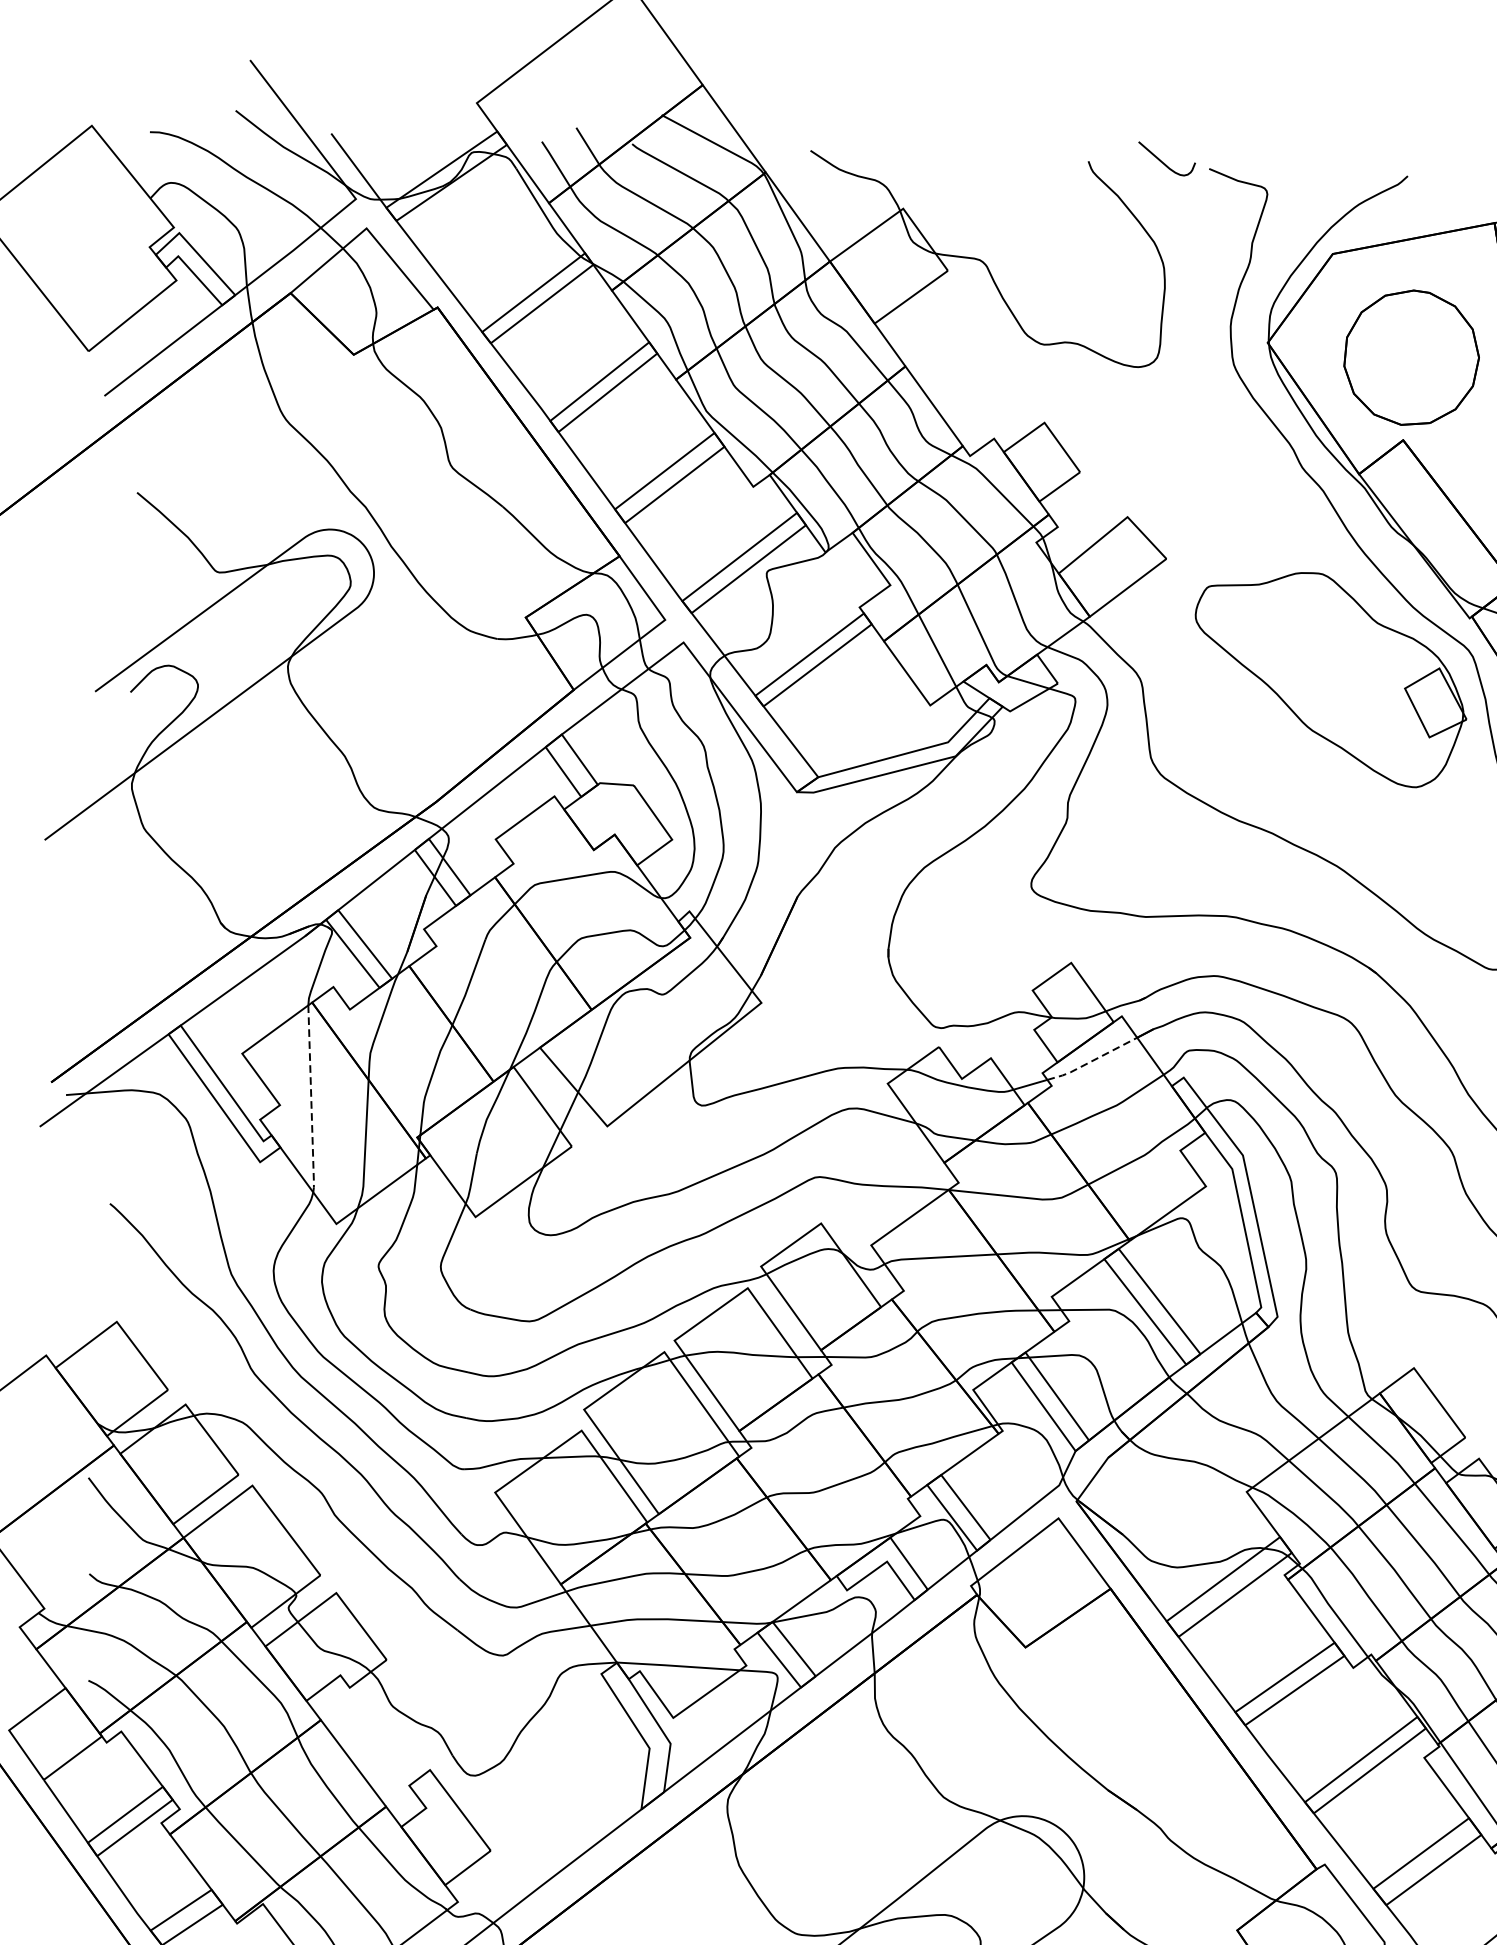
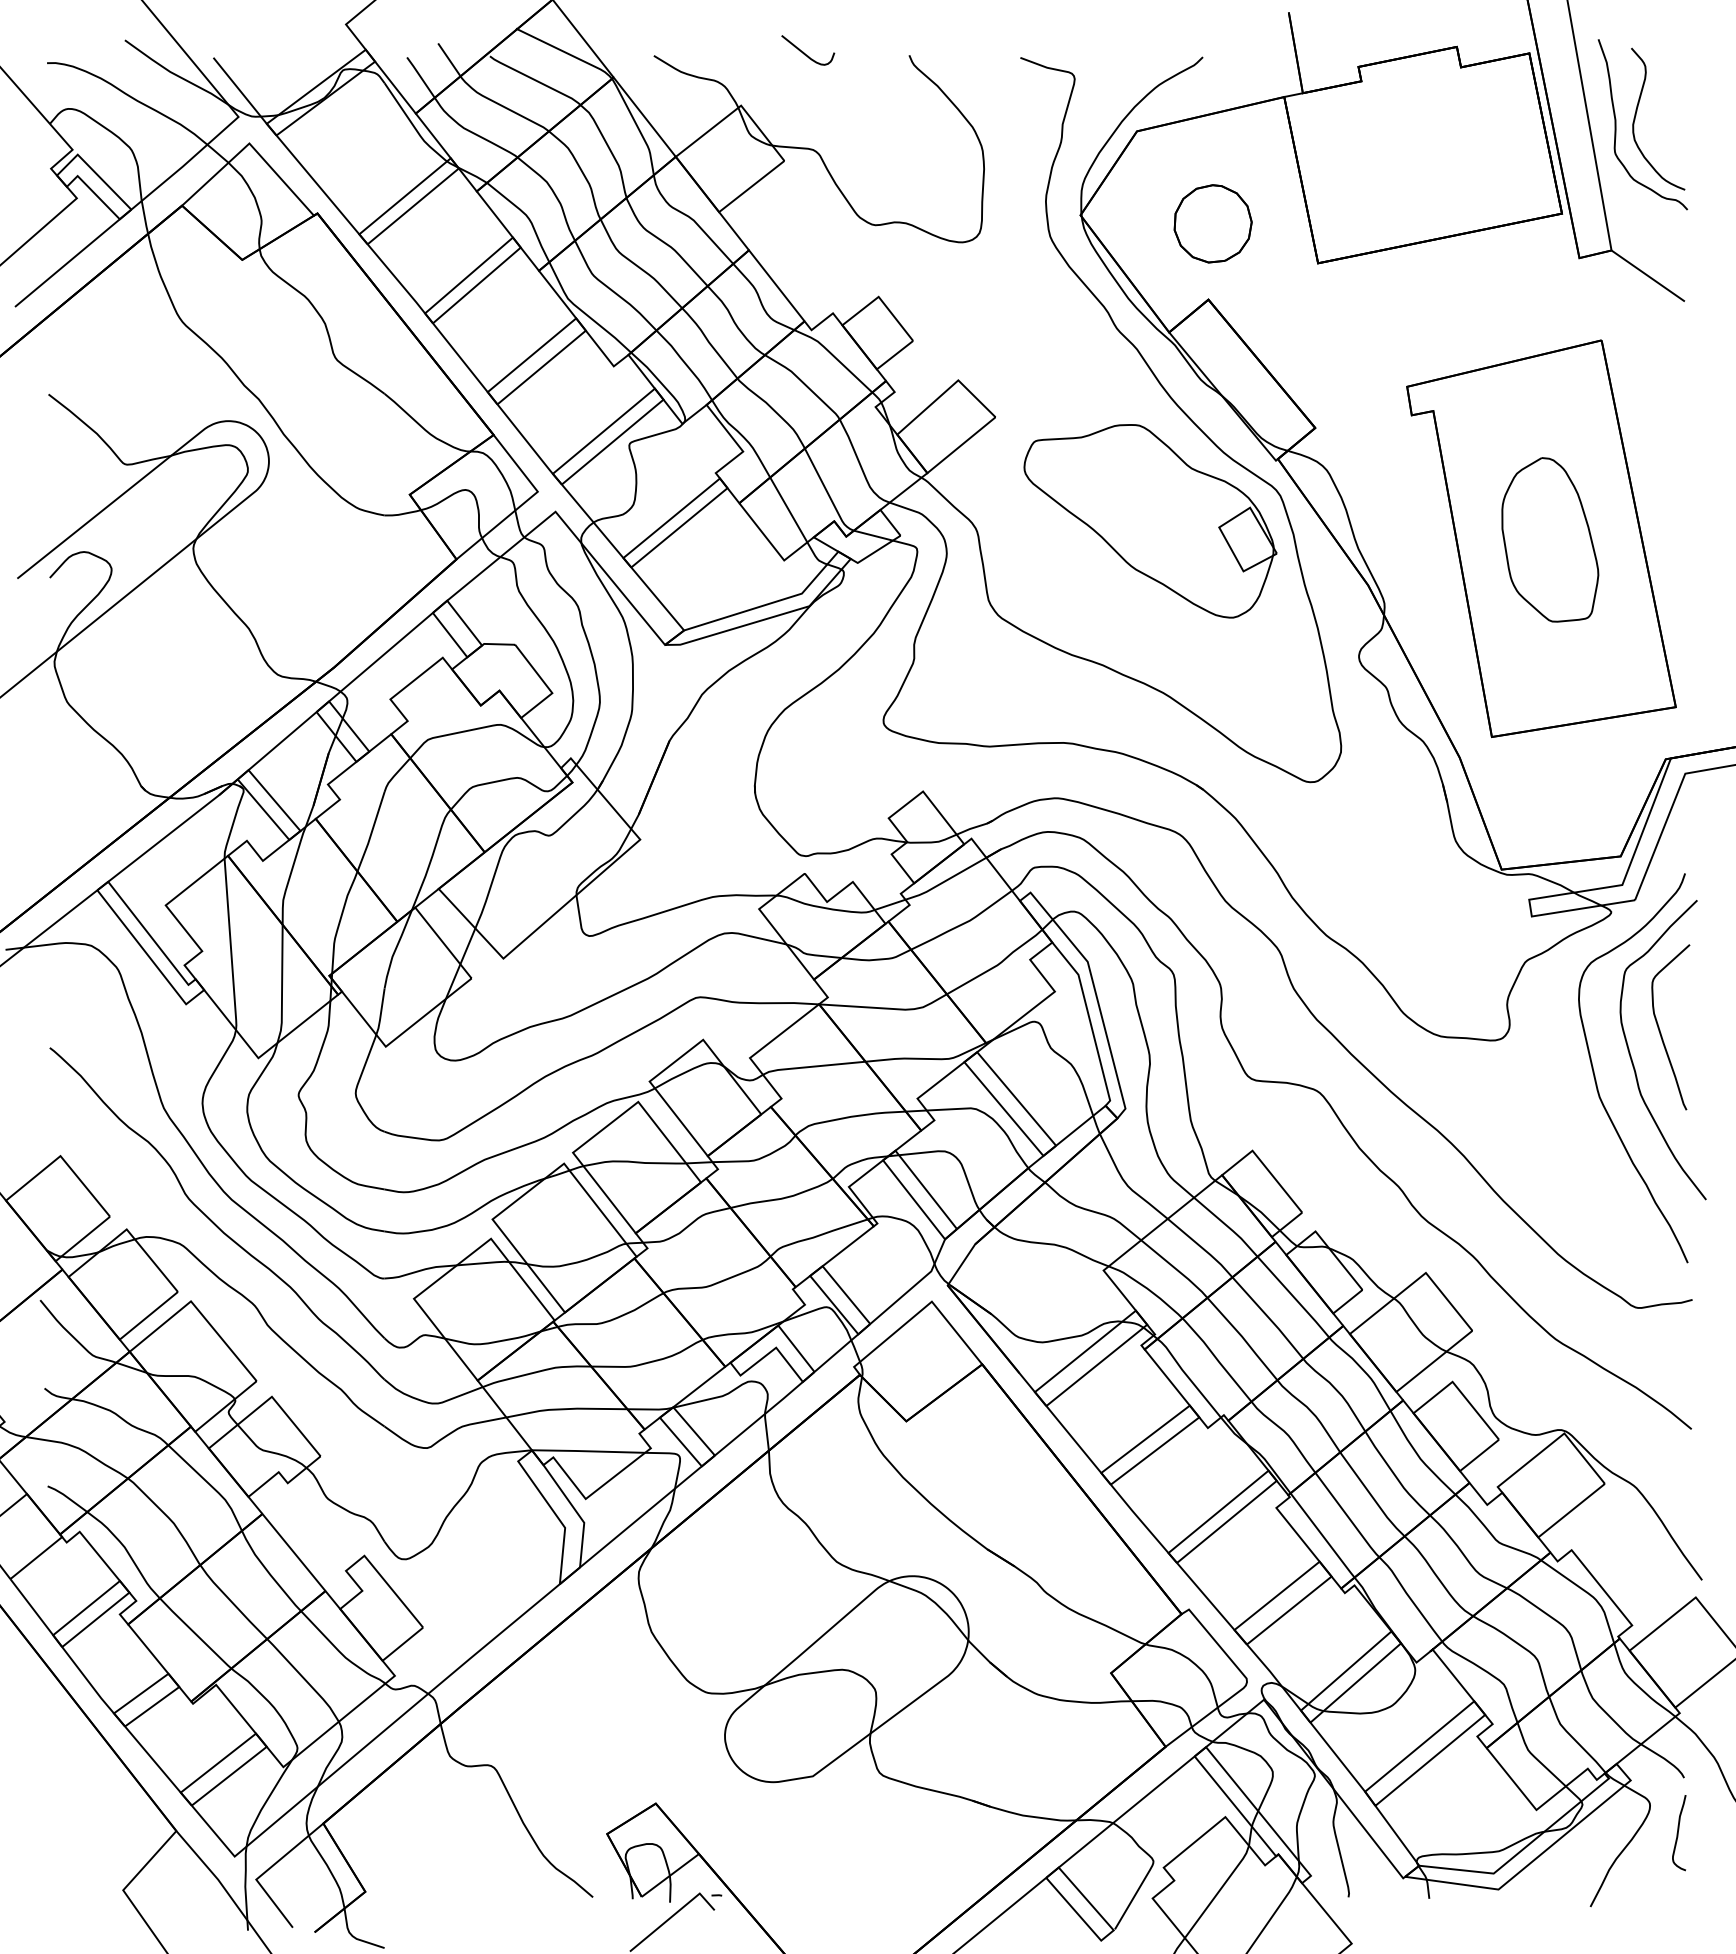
curve: (1163, 162) -> (805, 53), moved
part: (1410, 357) -> (1212, 223), size x0.62
line: (1091, 1061) -> (945, 881), dashed -> solid
line: (310, 1101) -> (230, 946), dashed -> solid

